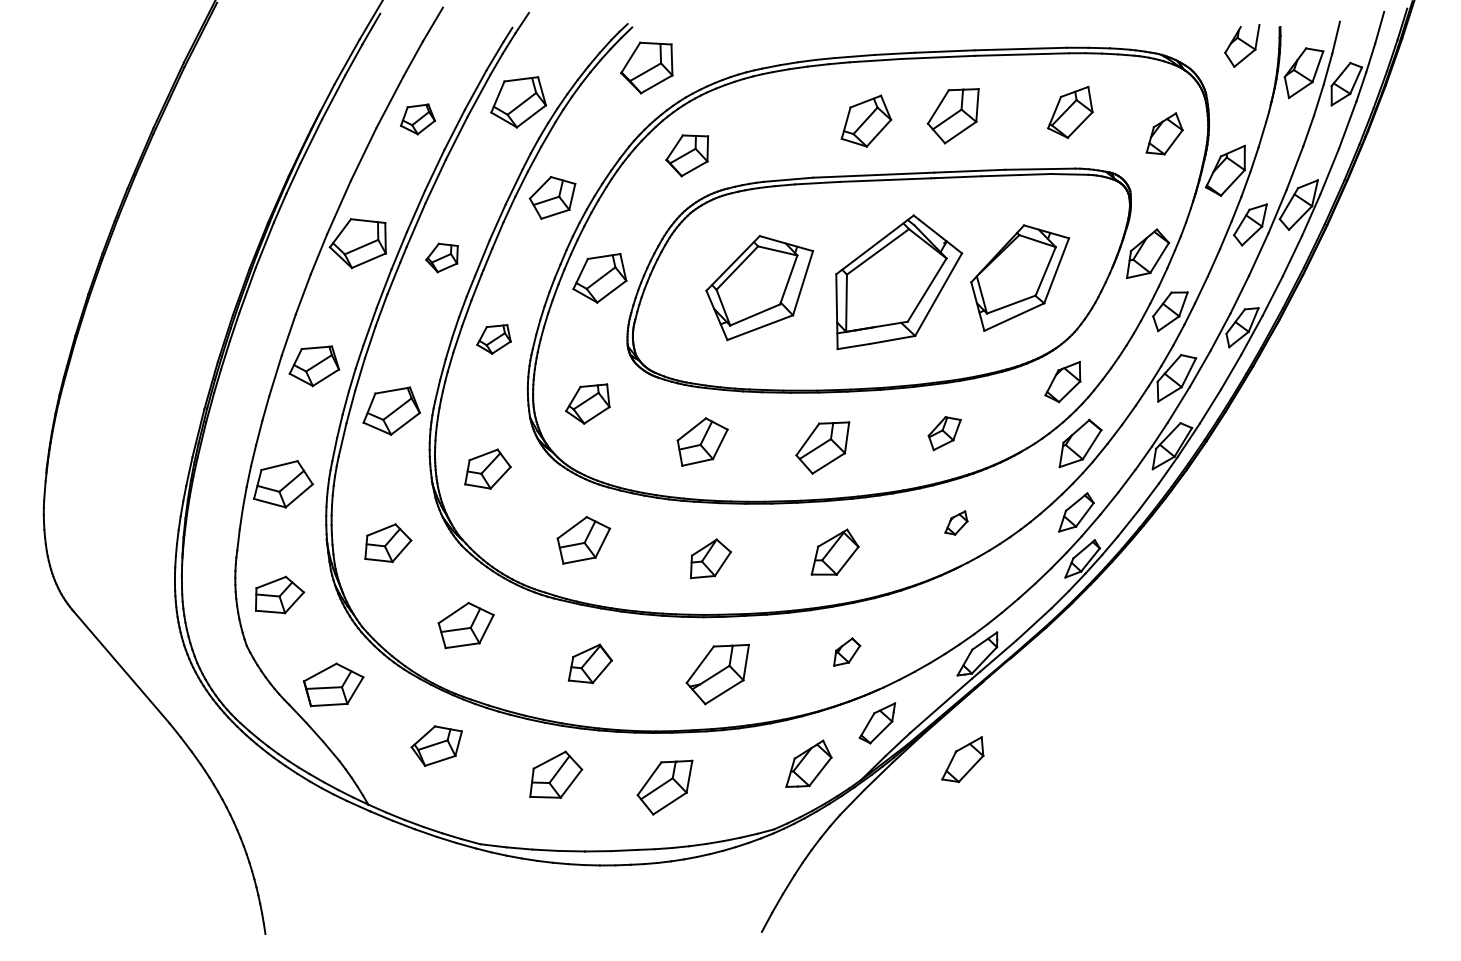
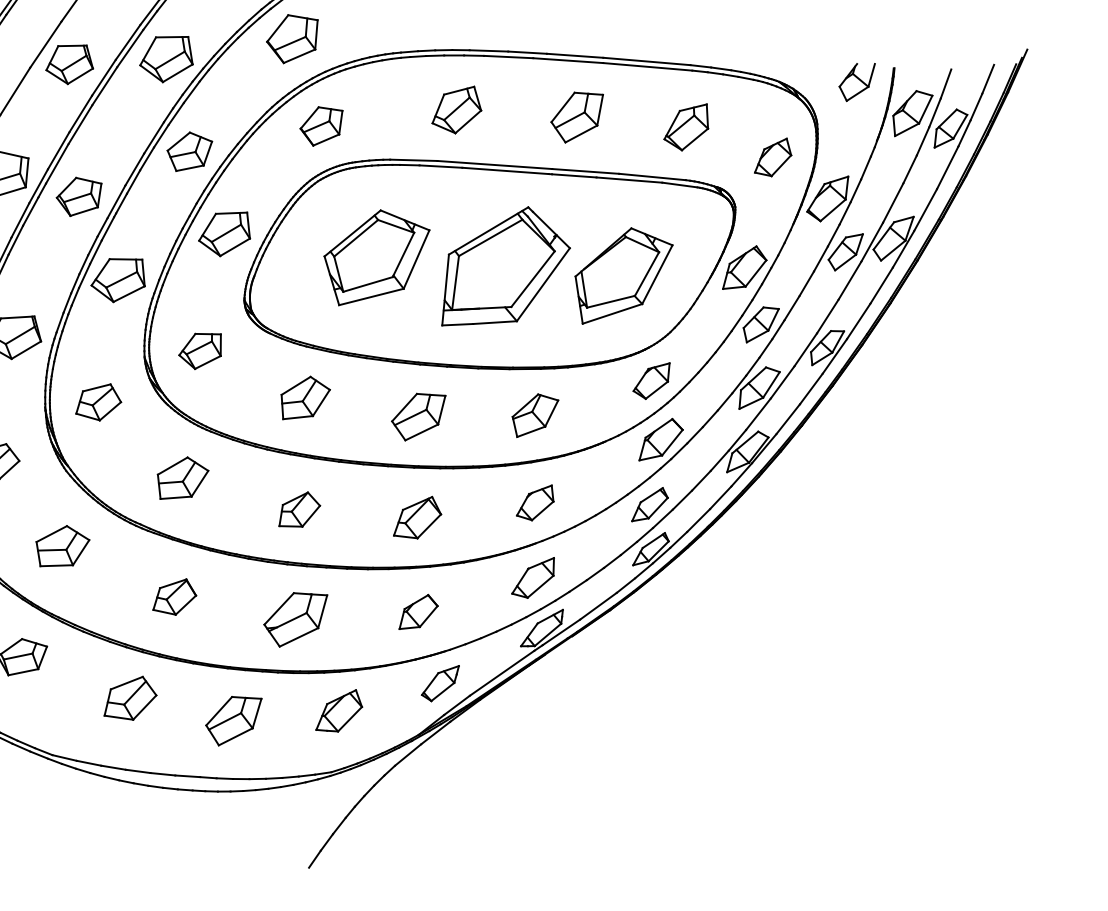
part: (417, 119) -> (69, 64), size x1.43
part: (866, 120) -> (457, 108), moved
part: (441, 257) -> (77, 196), size x1.43
part: (493, 339) -> (118, 279), size x1.67
part: (944, 433) -> (534, 416), size x1.43
part: (956, 522) -> (536, 501), size x1.67
part: (846, 651) -> (418, 611), size x1.43
part: (962, 759) -> (533, 576), moved
part: (808, 763) -> (339, 710), moved

